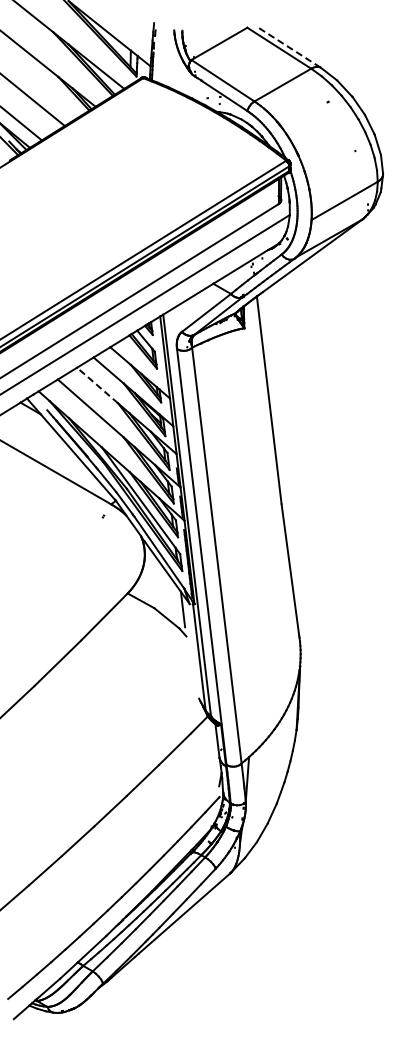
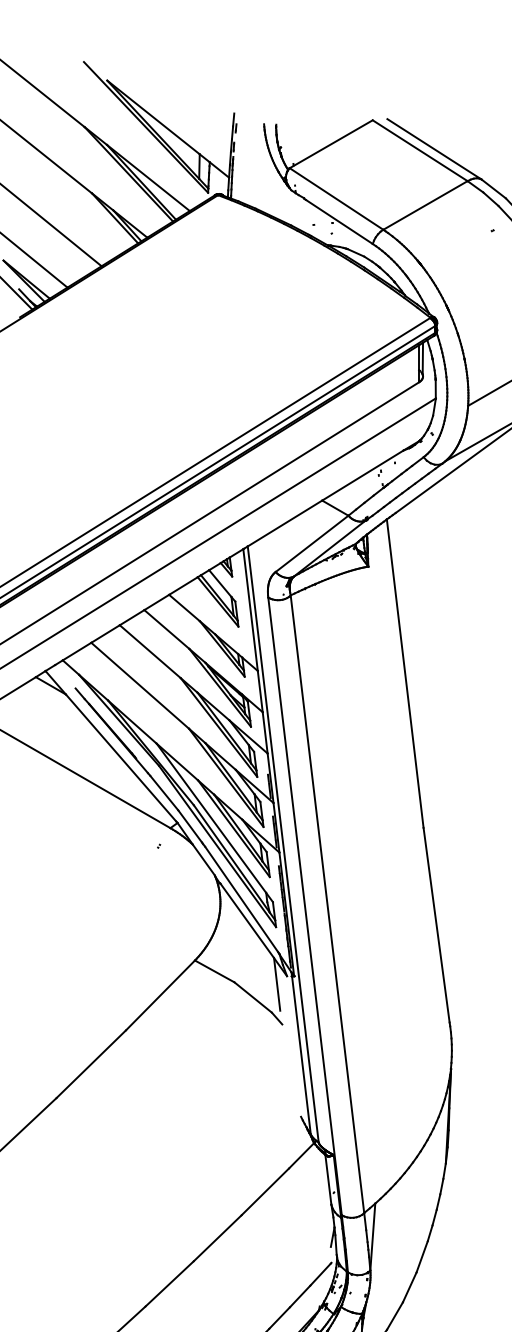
line: (288, 47) -> (433, 149), dashed -> solid
line: (97, 385) -> (150, 651), dashed -> solid

